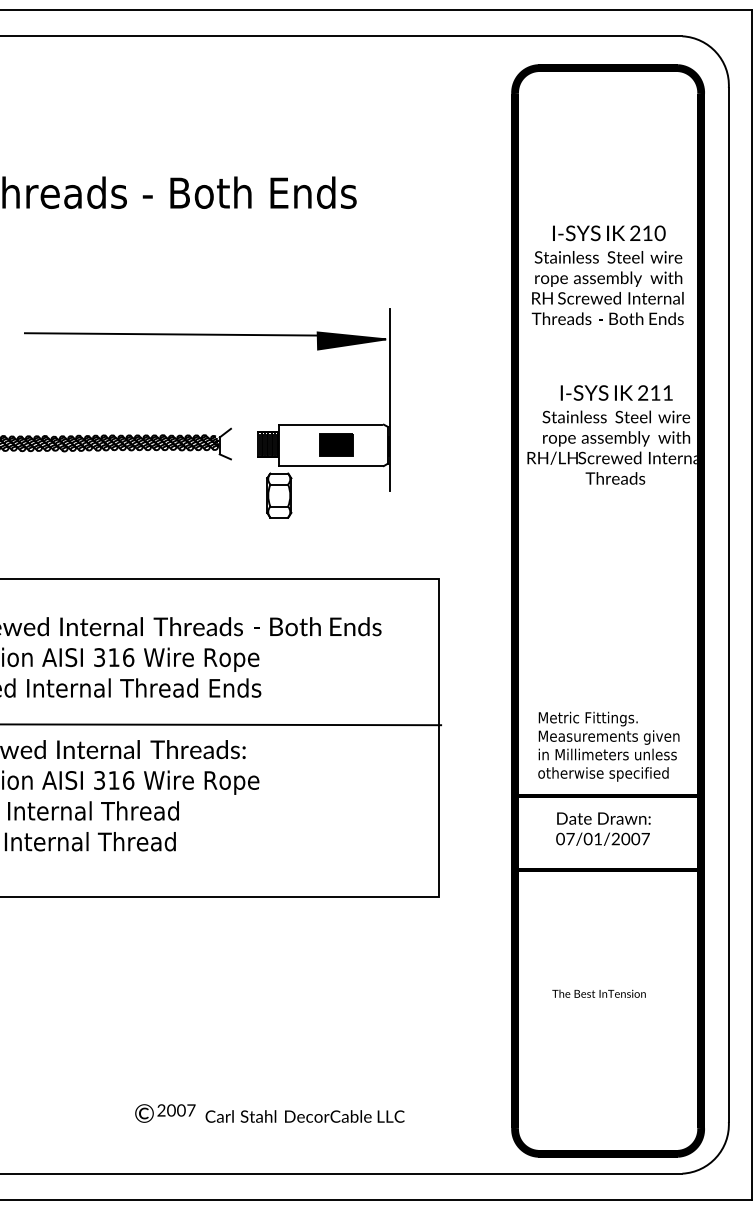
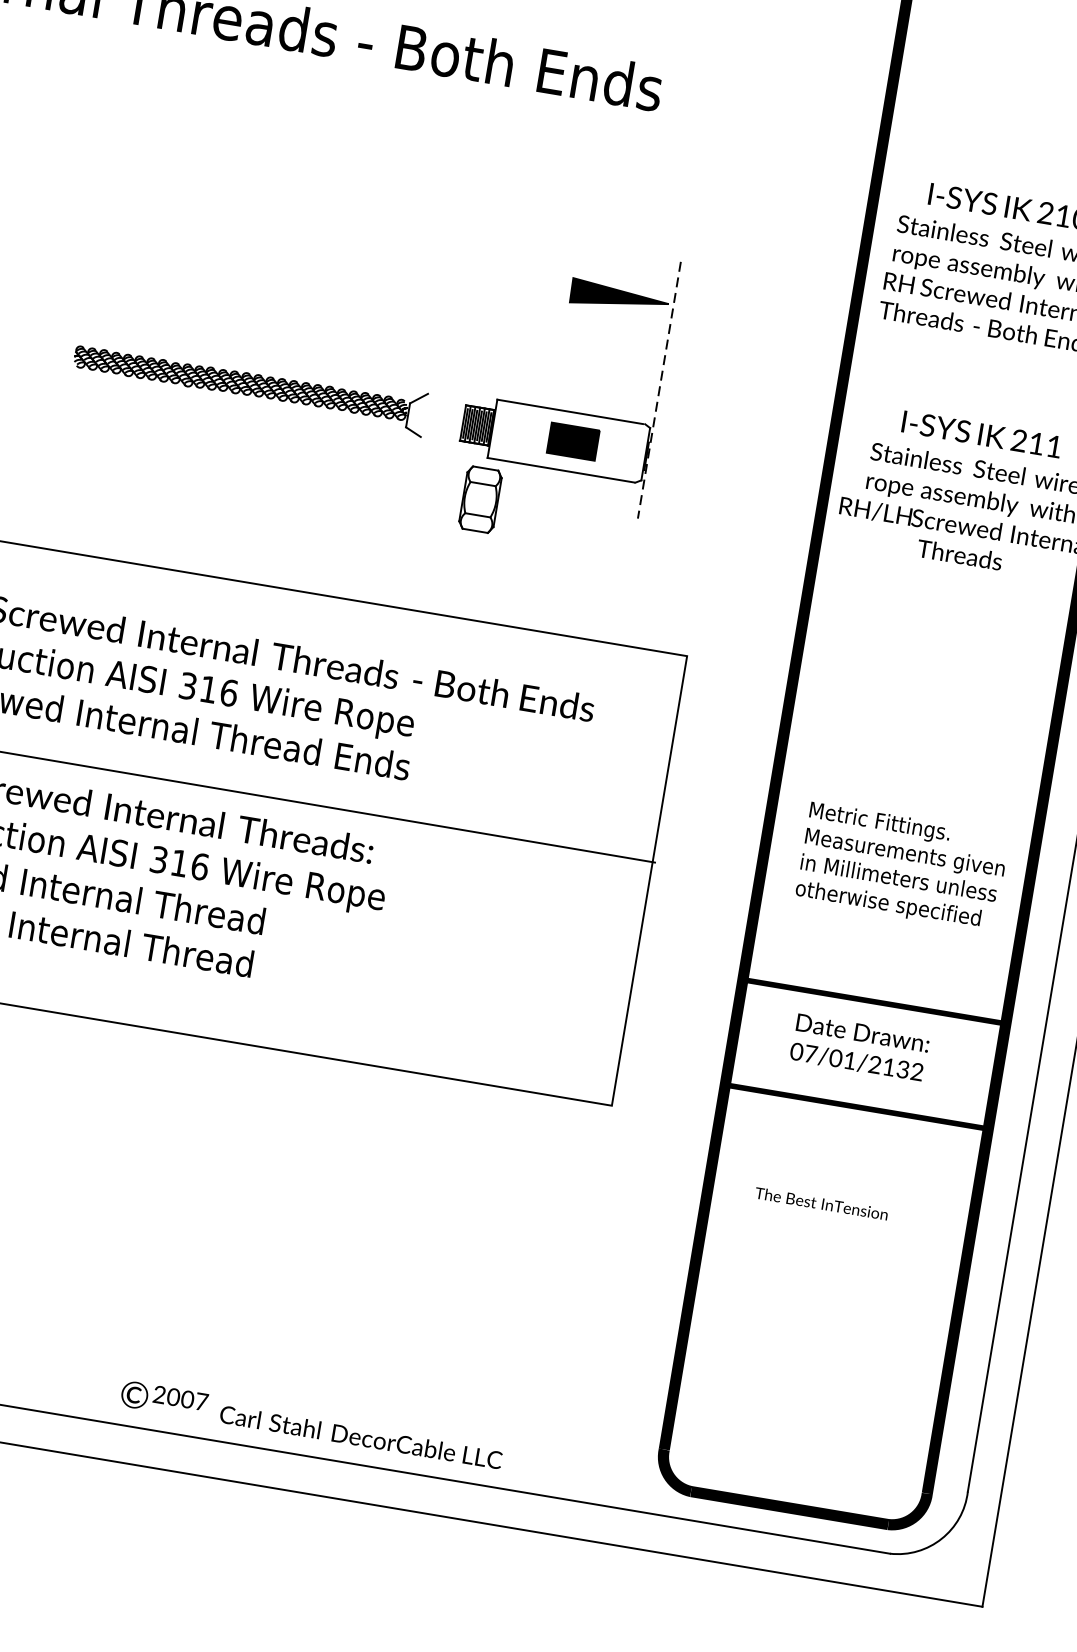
line: (175, 334) -> (371, 247), removed
line: (389, 399) -> (659, 389), solid -> dashed
text: (608, 746) -> (901, 866), moved
text: (635, 838) -> (902, 1068), 07/01/2007 -> 07/01/2132
text: (598, 993) -> (820, 1203), moved
text: (269, 1113) -> (311, 1424), moved

